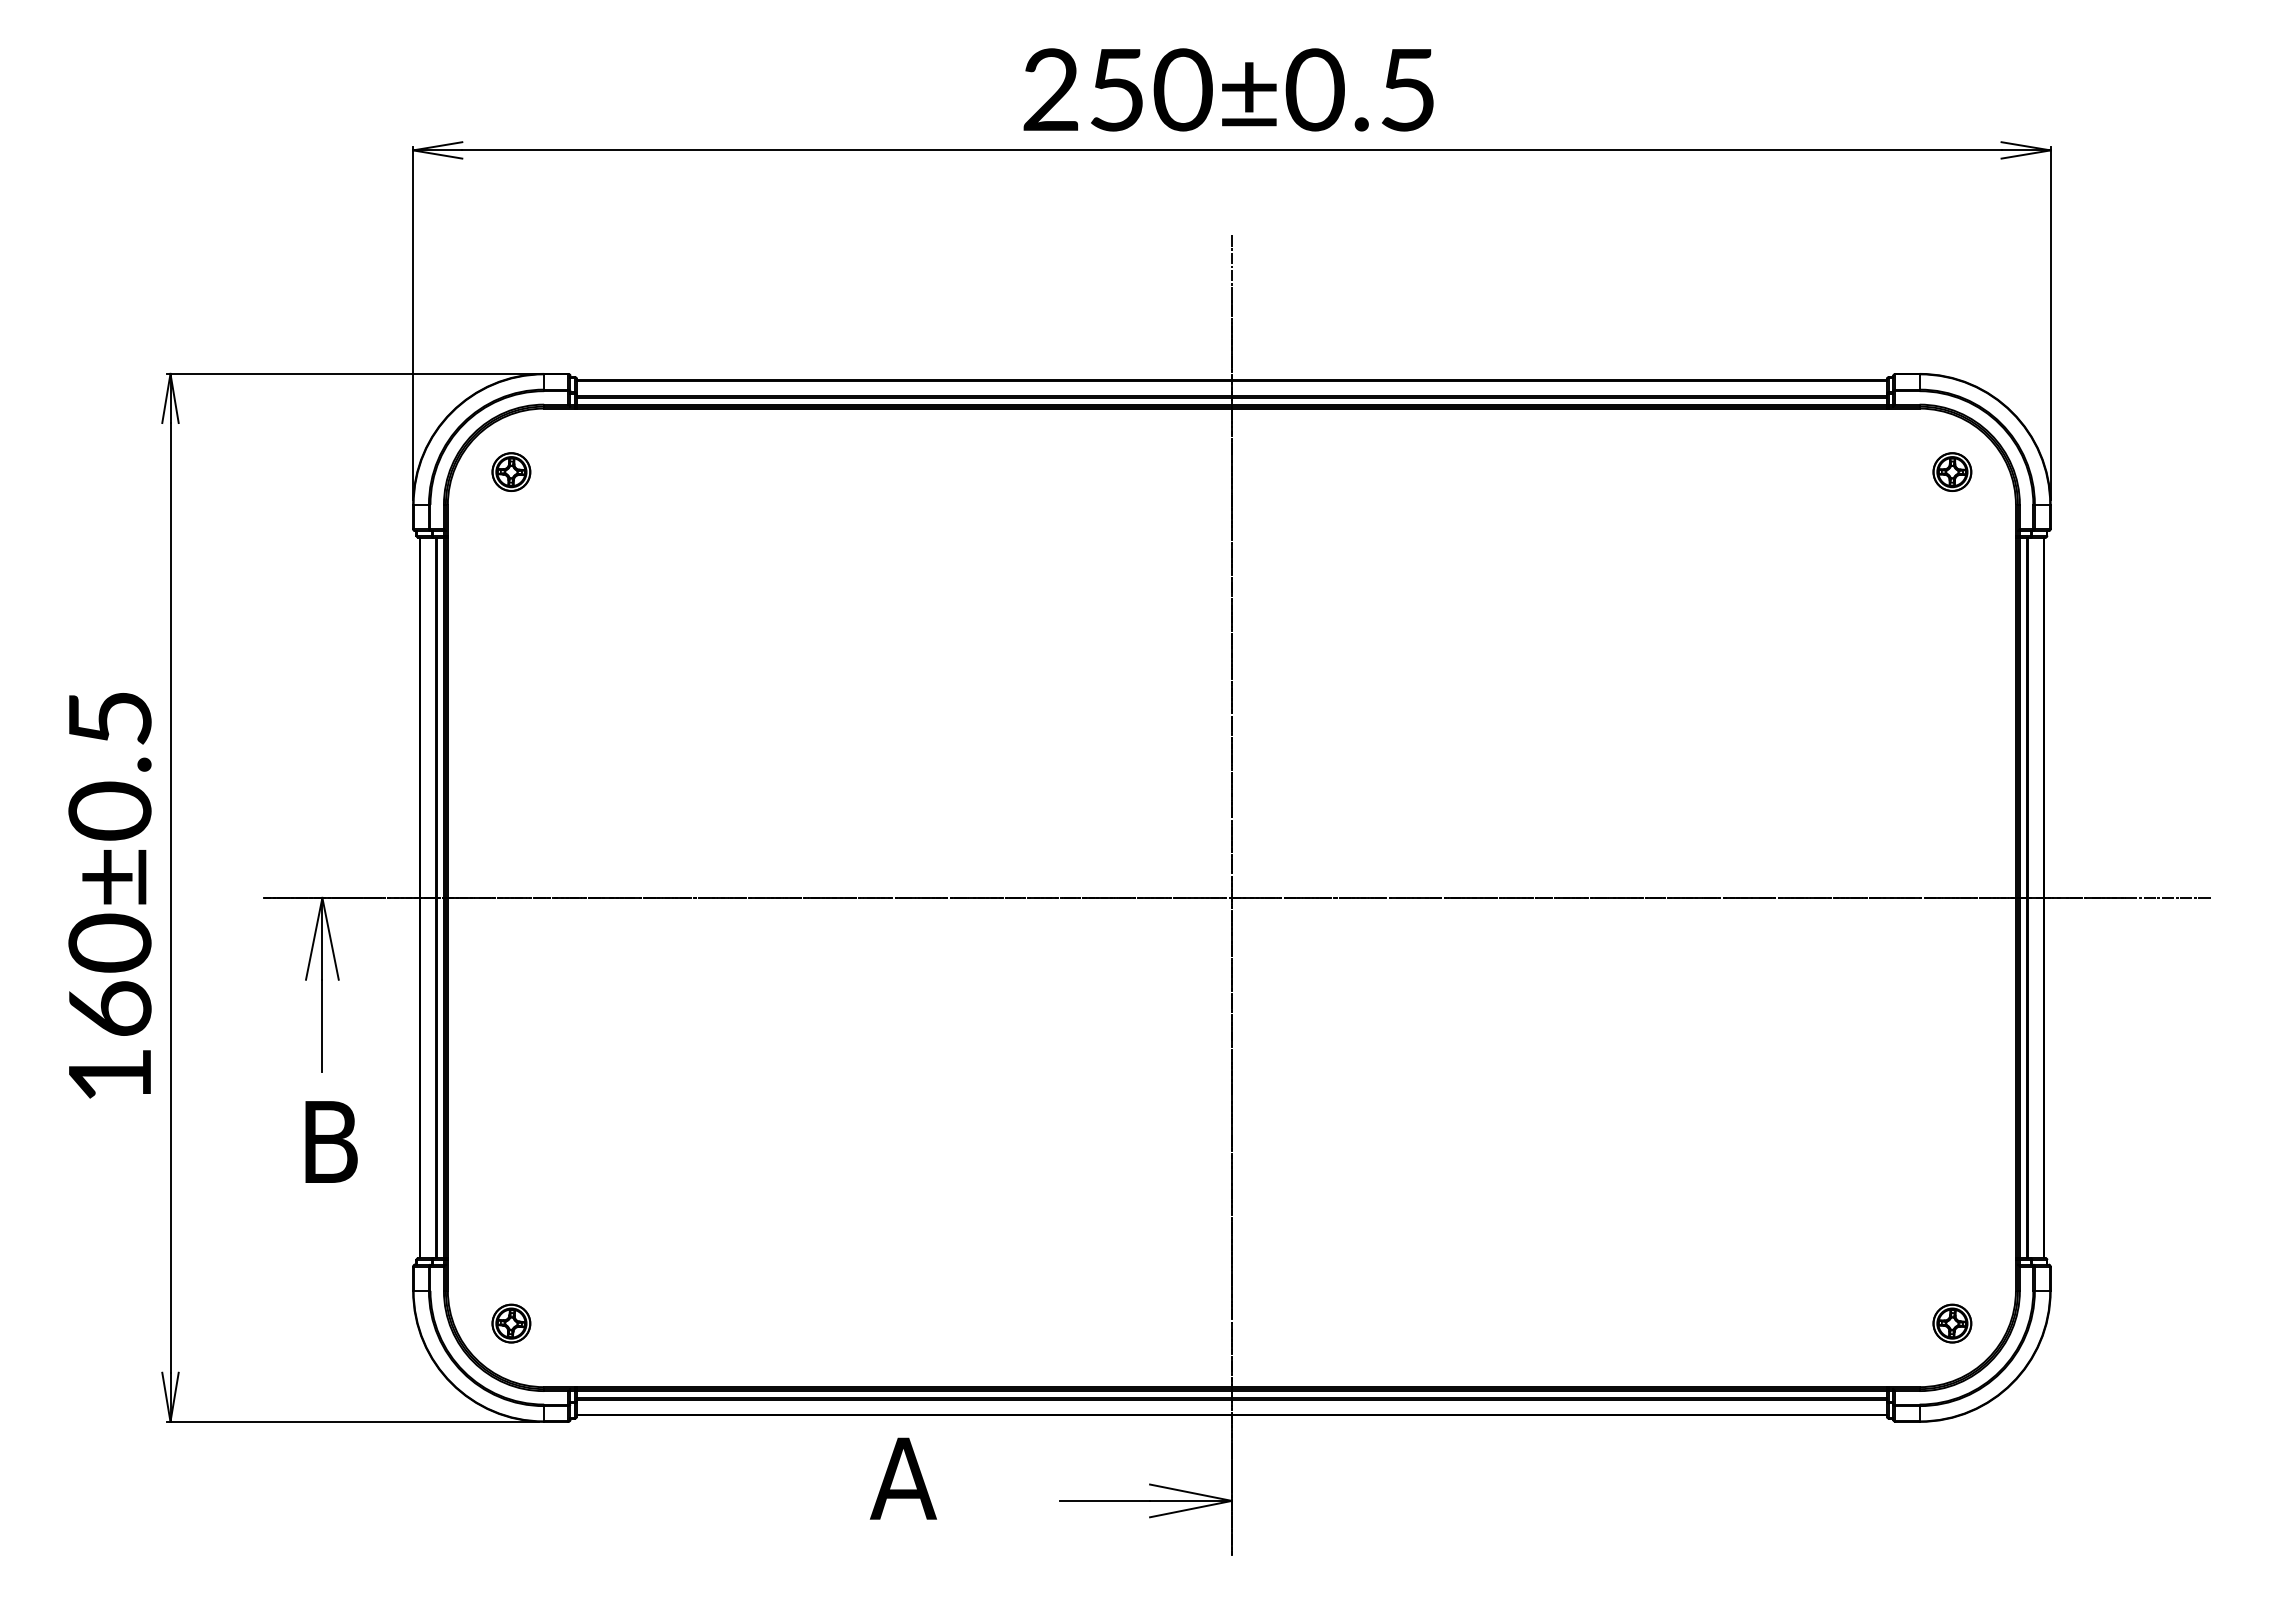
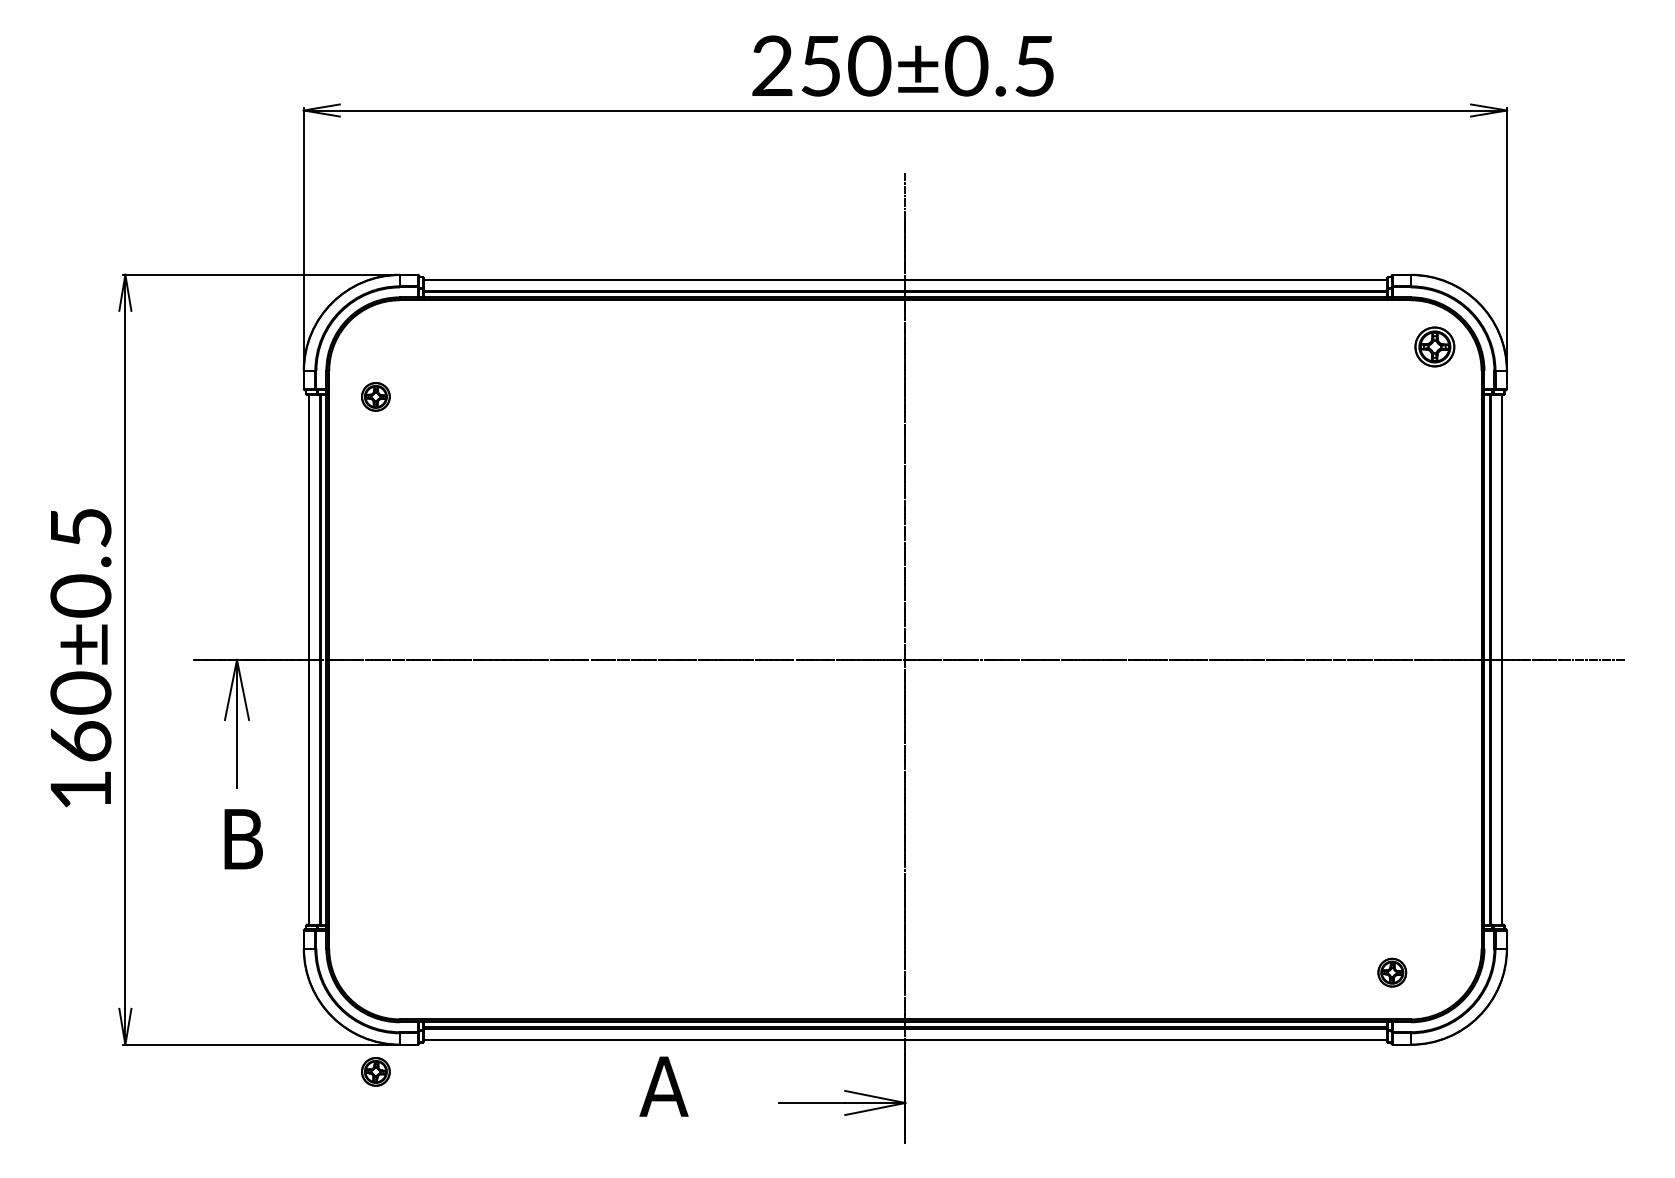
part: (511, 471) -> (375, 396), moved
part: (1952, 471) -> (1434, 346), size x1.4
part: (511, 1323) -> (375, 1071), moved
part: (1952, 1323) -> (1392, 972), moved

